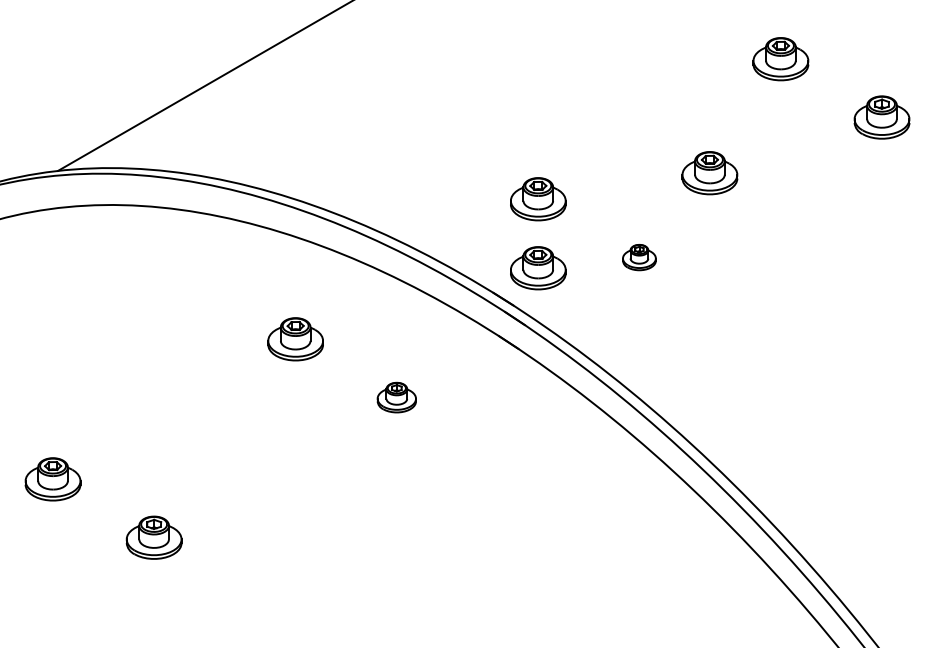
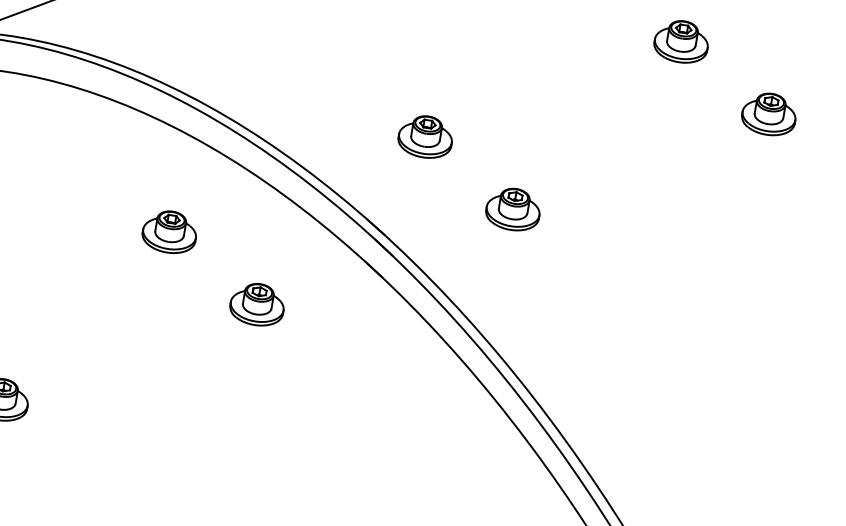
part: (709, 173) -> (594, 140), removed
part: (639, 257) -> (513, 209), size x1.67
part: (538, 268) -> (414, 203), removed
part: (396, 397) -> (257, 304), size x1.43

